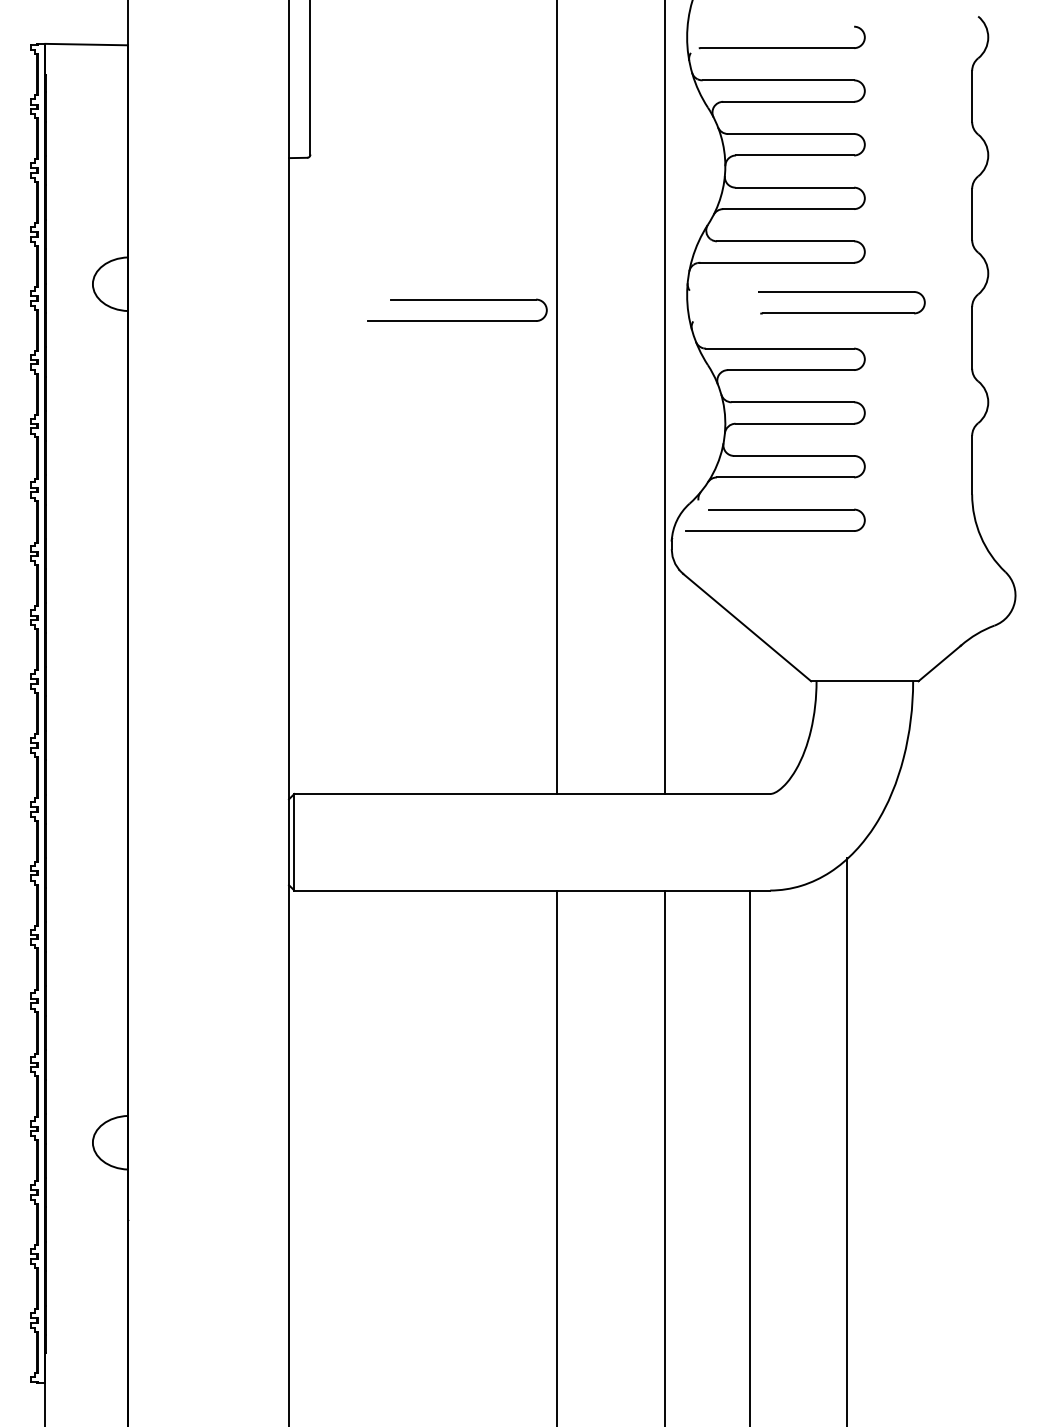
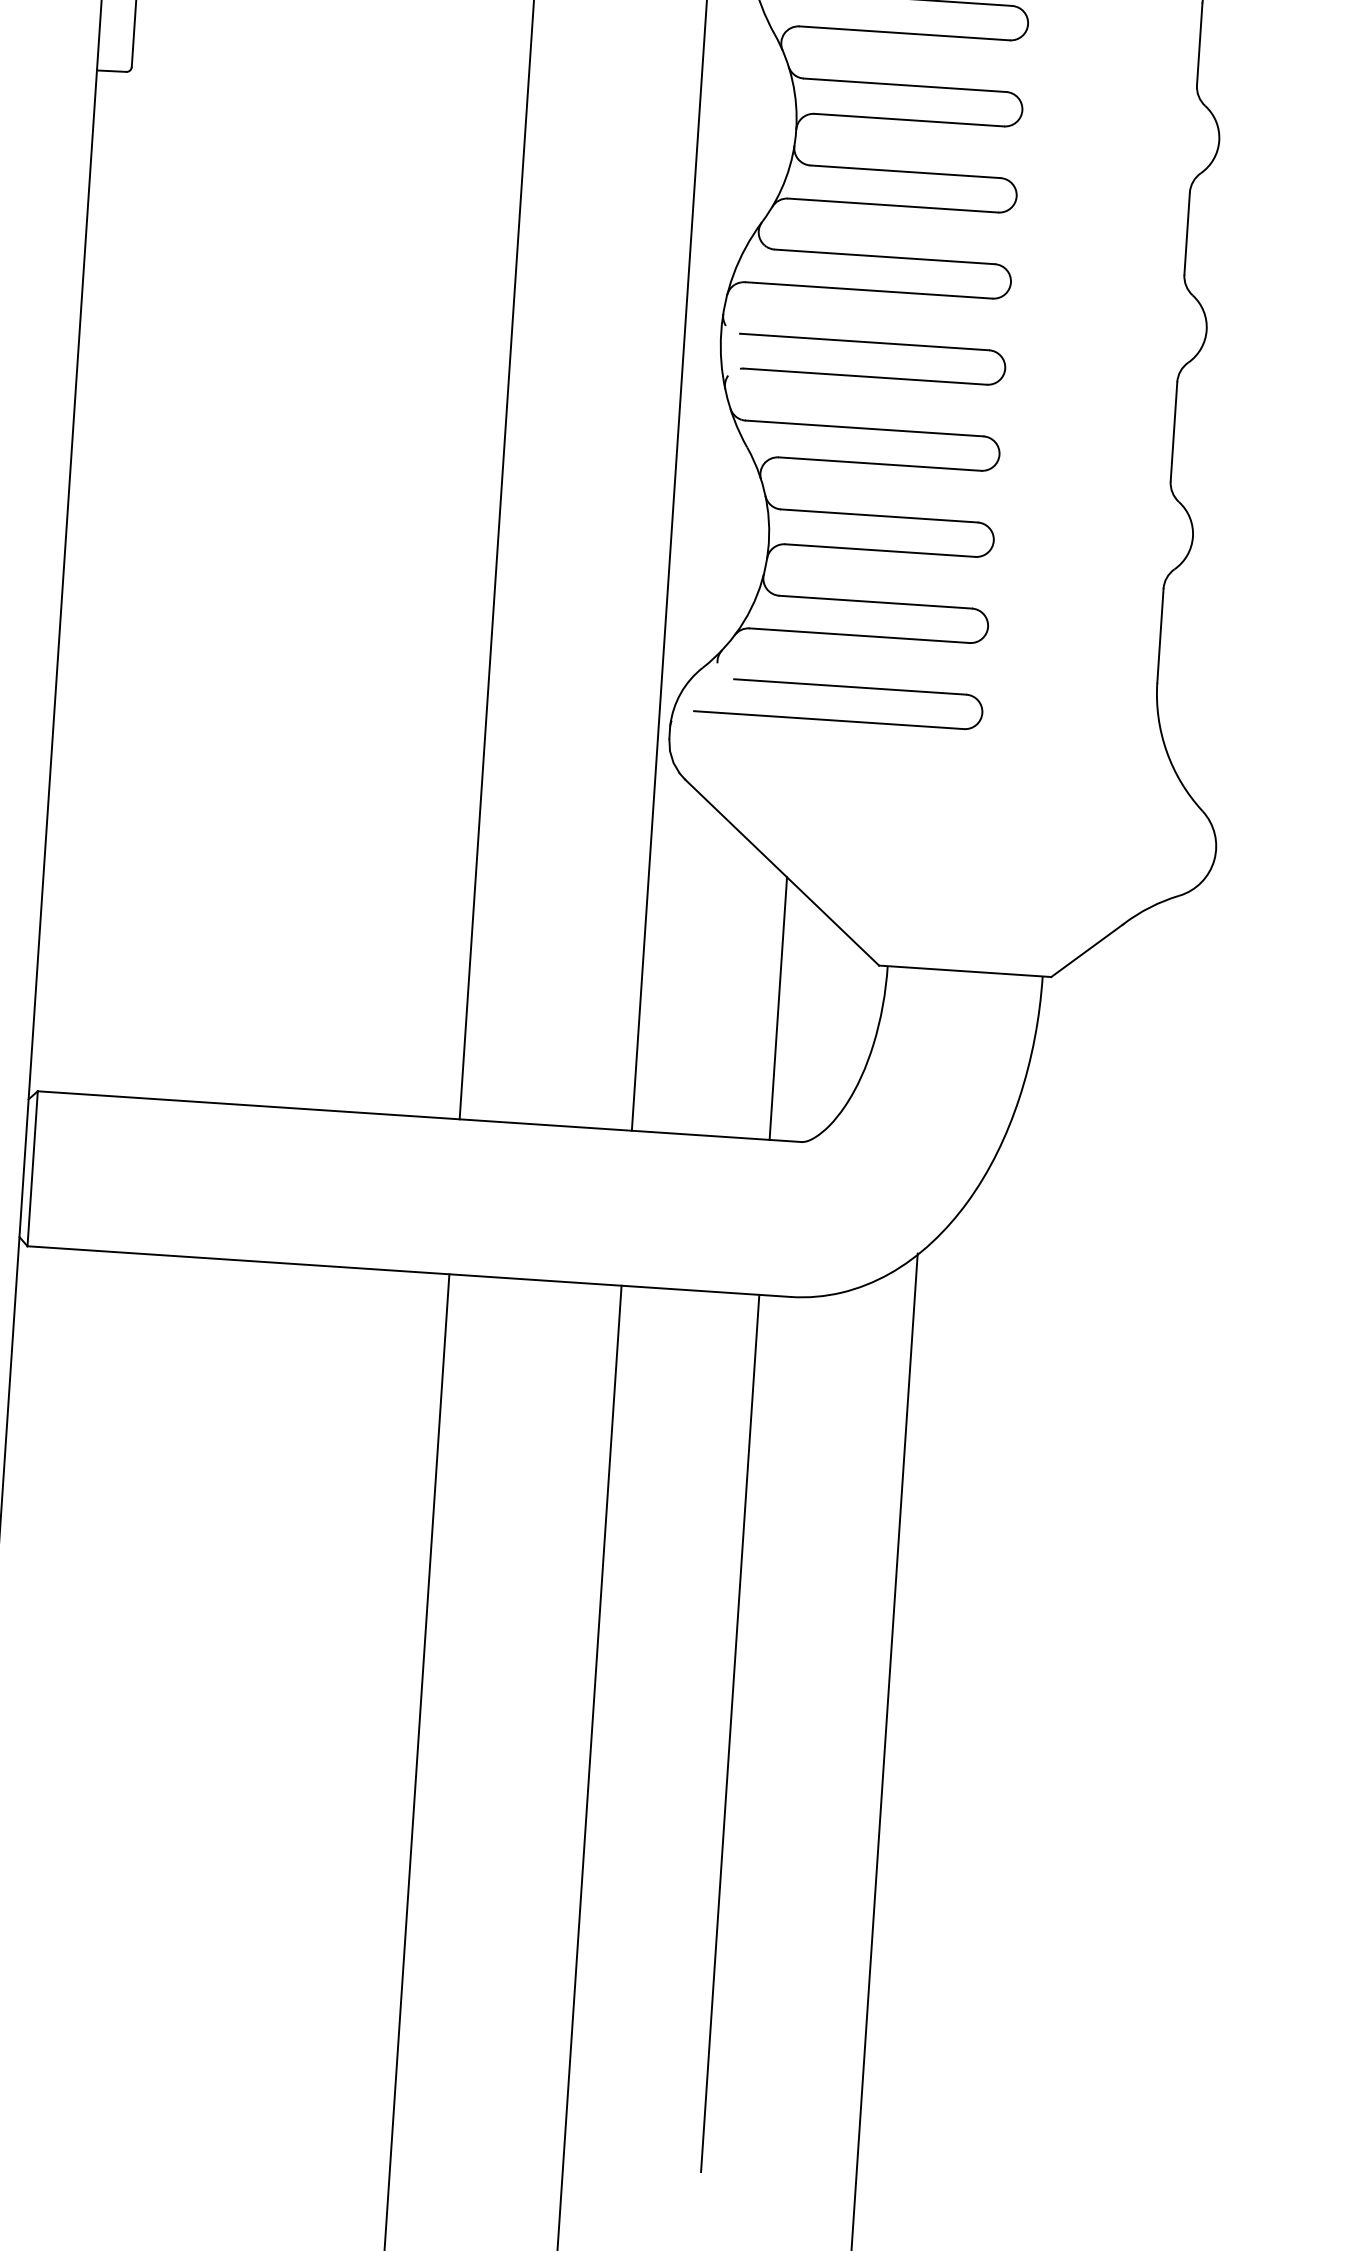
part: (841, 292) -> (872, 343), moved
part: (457, 300) -> (352, 316), removed
line: (750, 711) -> (778, 1007), added

